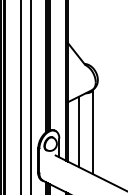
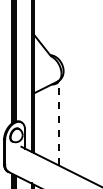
line: (78, 131) -> (44, 122), removed
line: (92, 131) -> (58, 122), solid -> dashed

